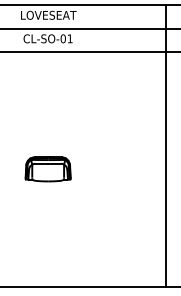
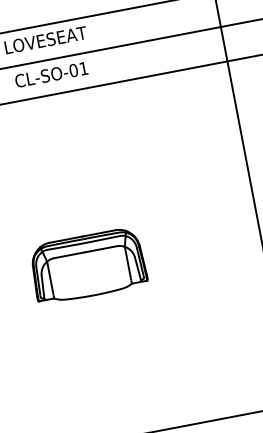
part: (47, 169) -> (87, 266), size x1.67

